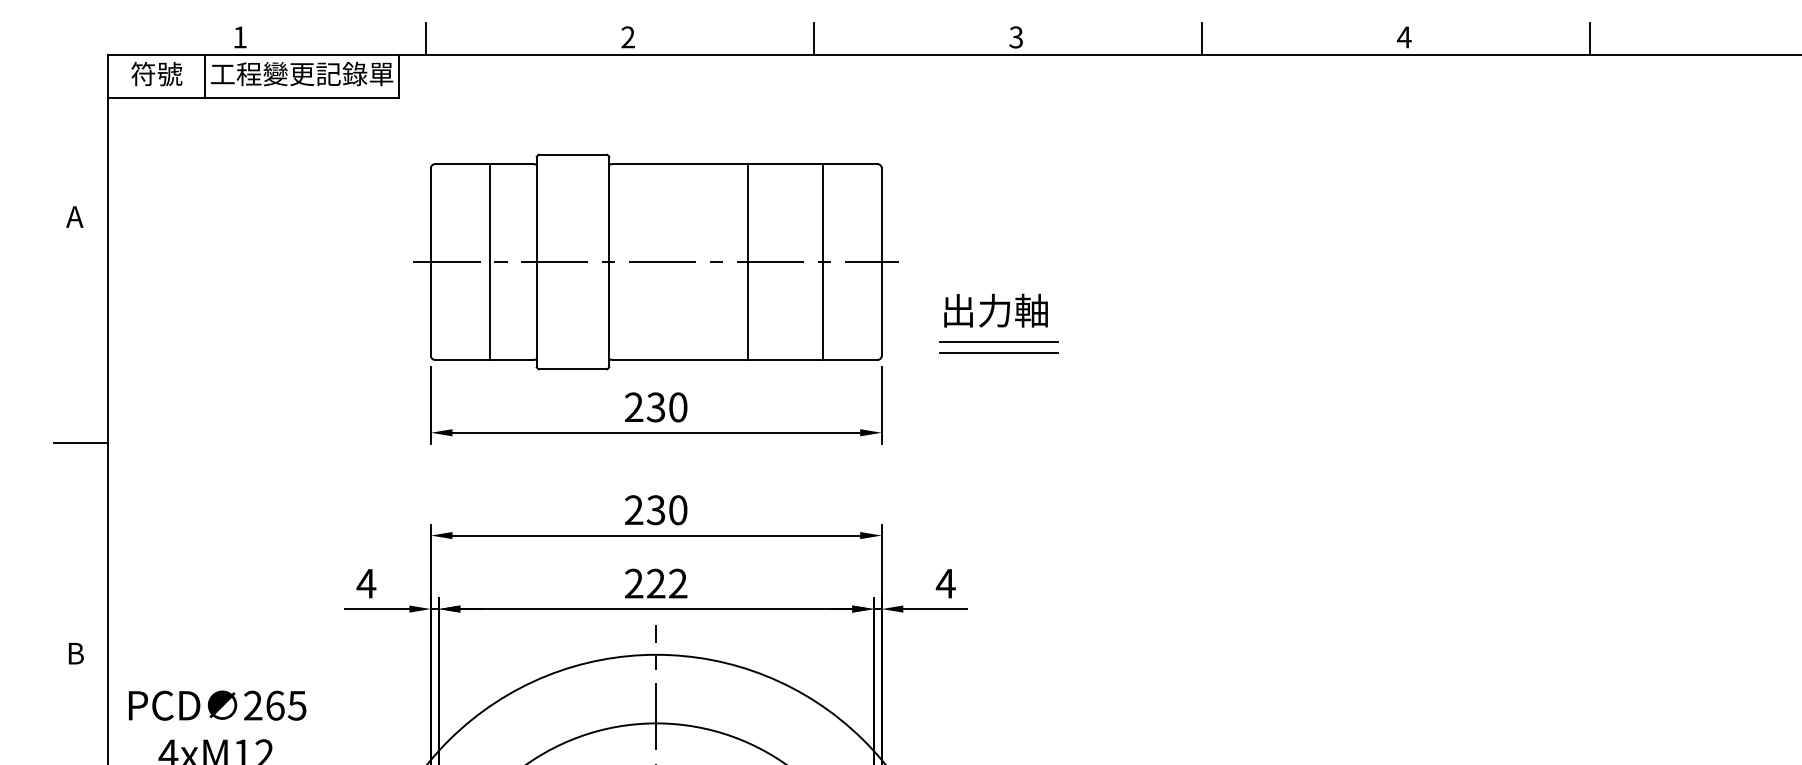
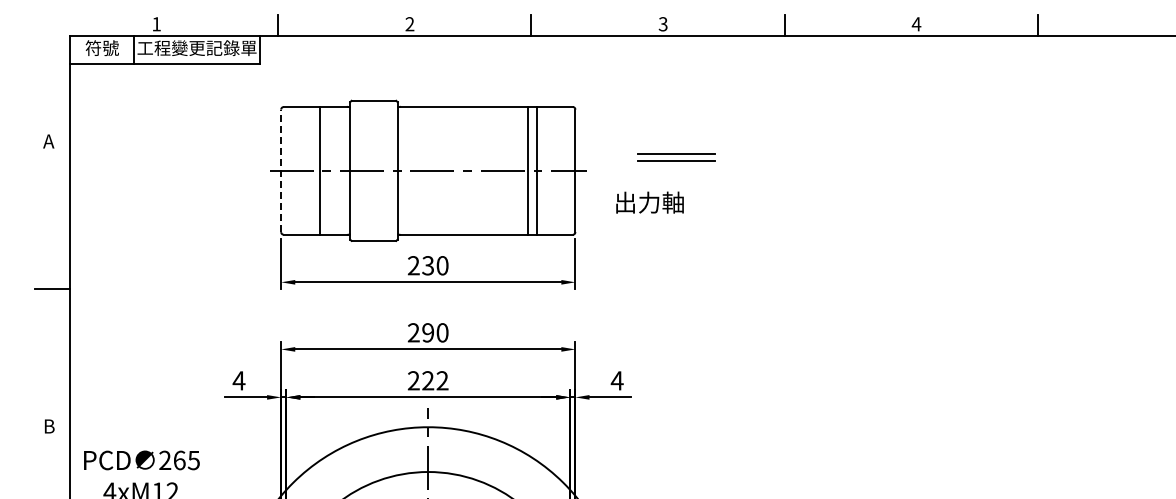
line: (431, 261) -> (281, 170), solid -> dashed
line: (748, 261) -> (528, 170), moved
part: (998, 347) -> (676, 157), moved
text: (655, 509) -> (427, 332), 230 -> 290

